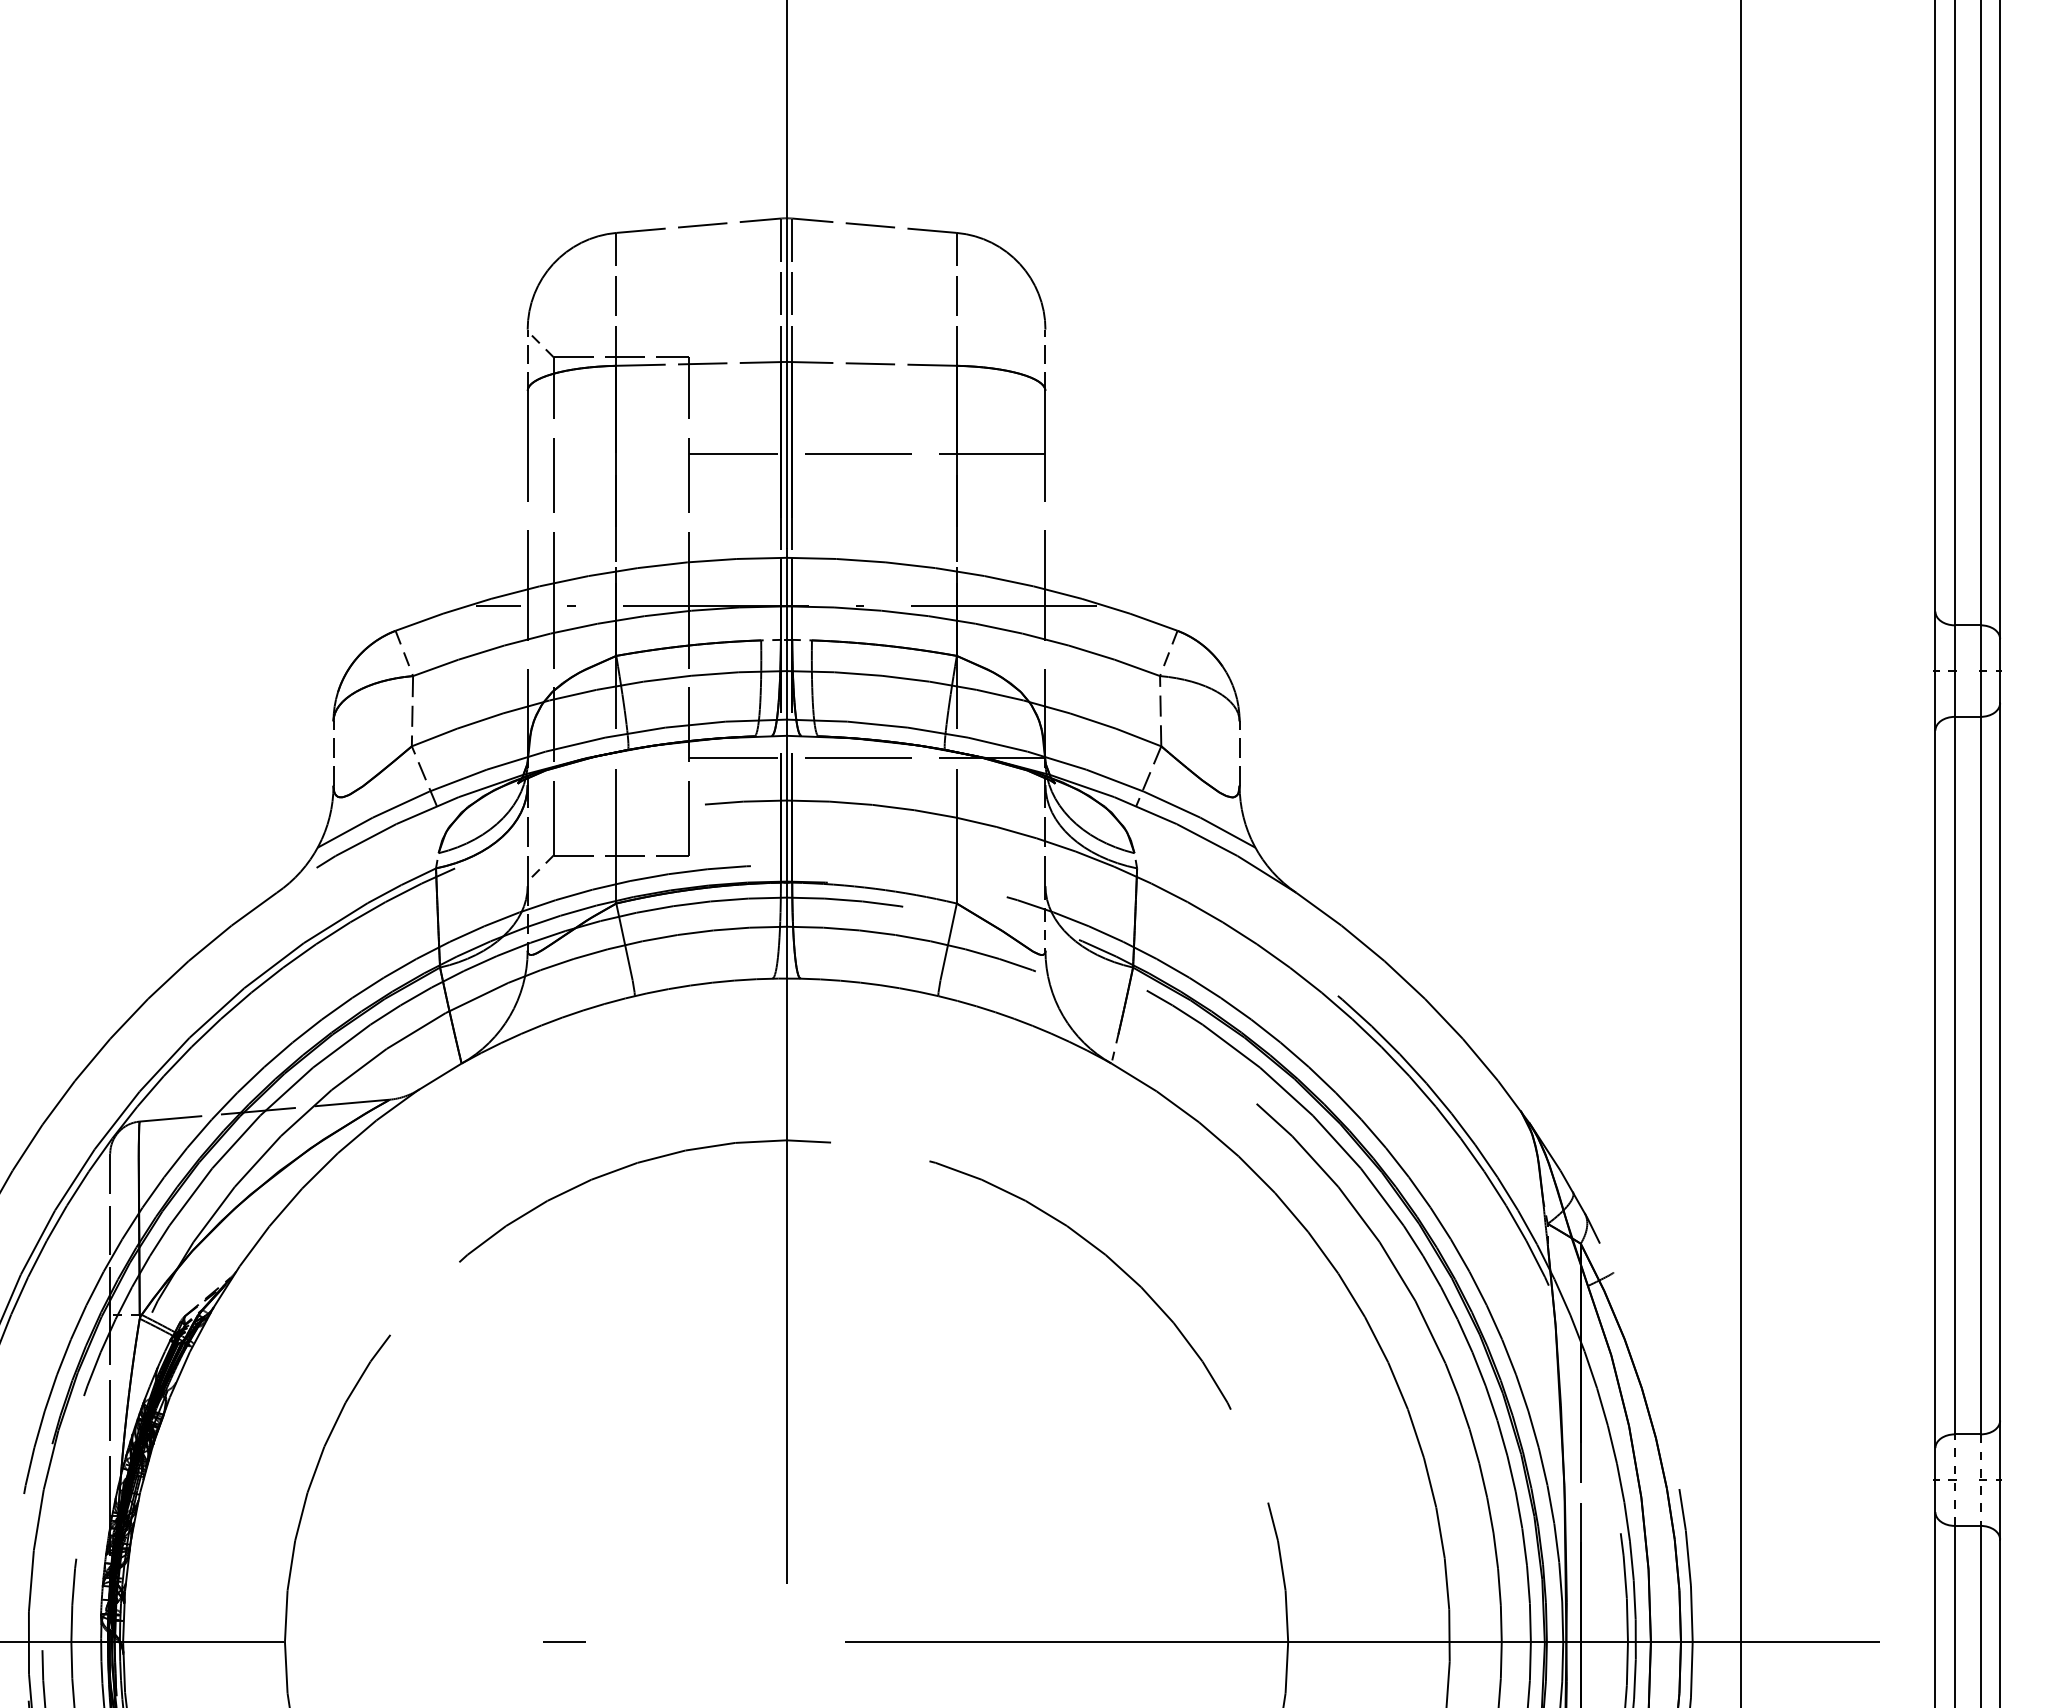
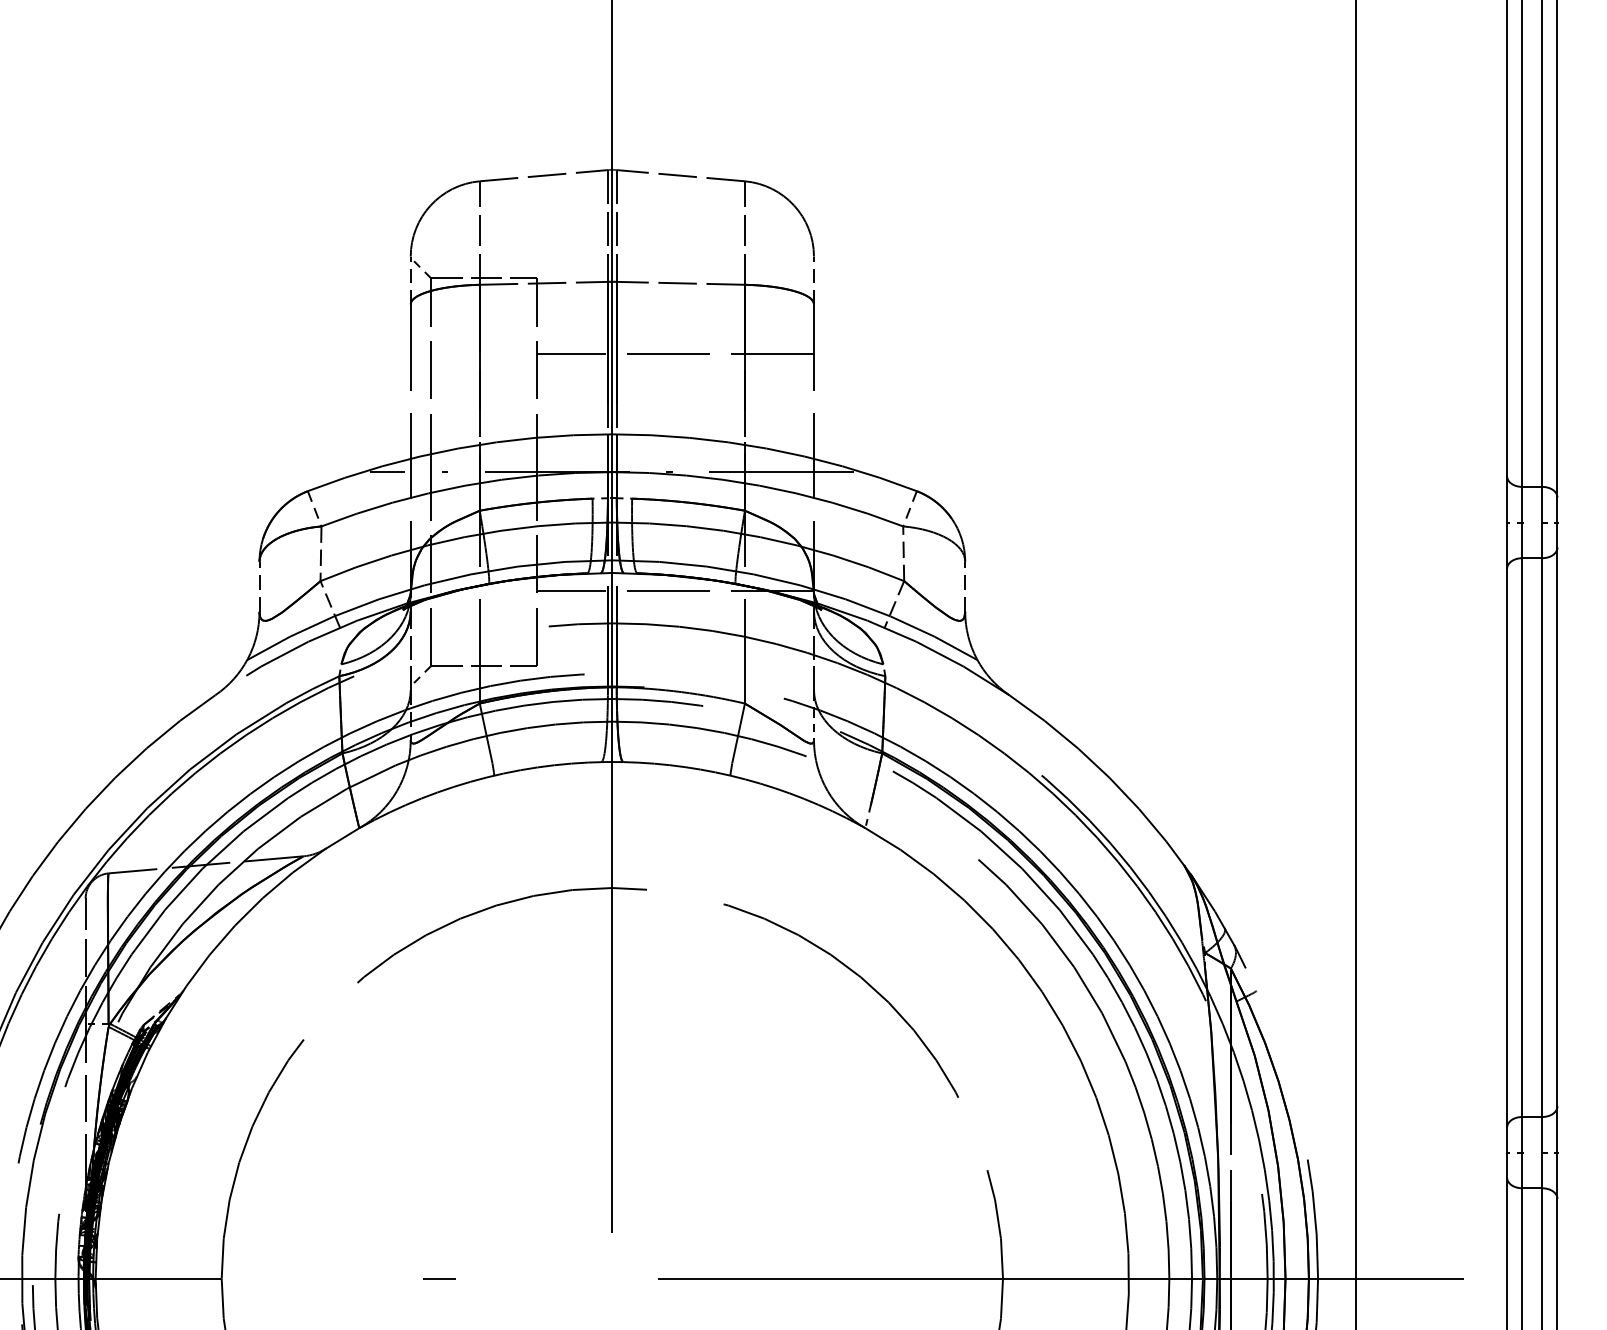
line: (1954, 1480) -> (1521, 1152), dashed -> solid
line: (1980, 1480) -> (1542, 1152), dashed -> solid

